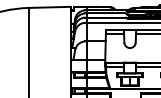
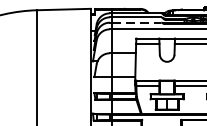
line: (106, 17) -> (136, 22), solid -> dashed

